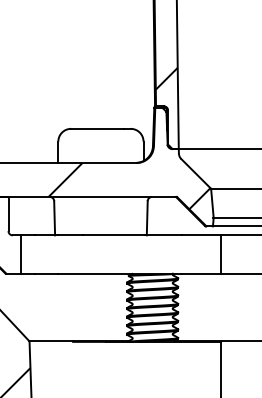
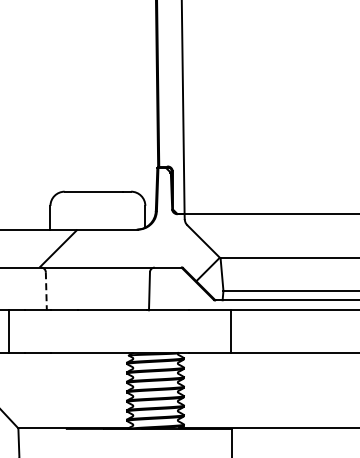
hatch: (167, 78) -> (171, 135), removed
line: (54, 218) -> (46, 291), solid -> dashed

